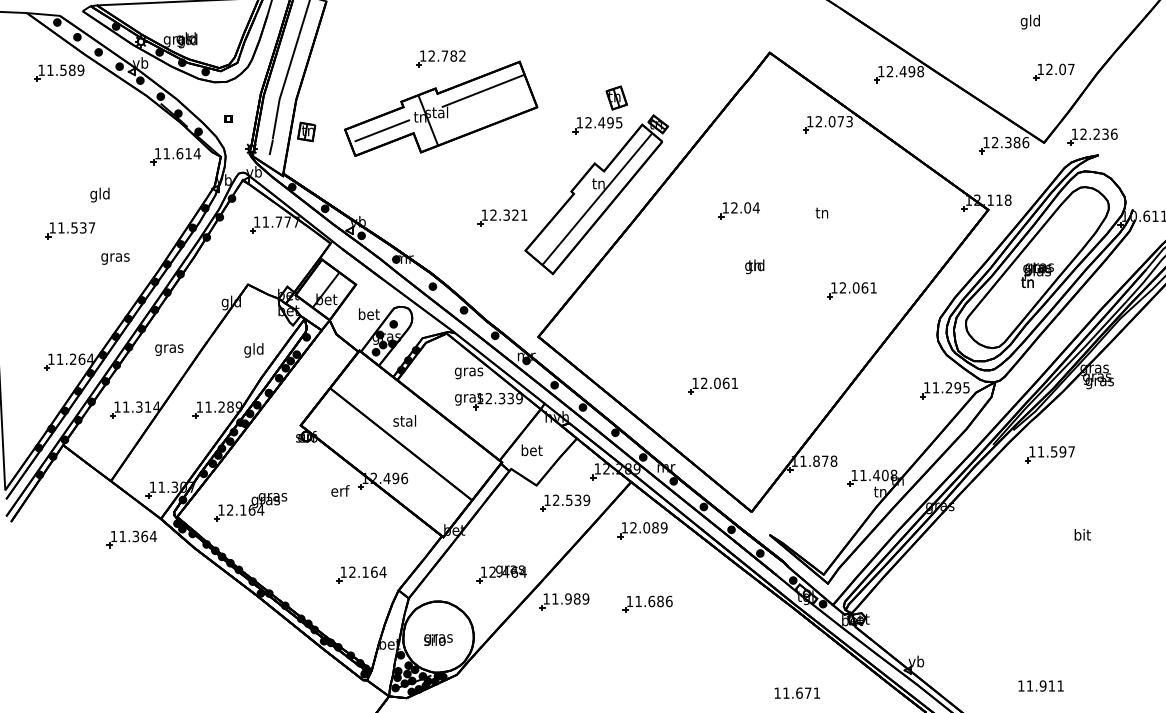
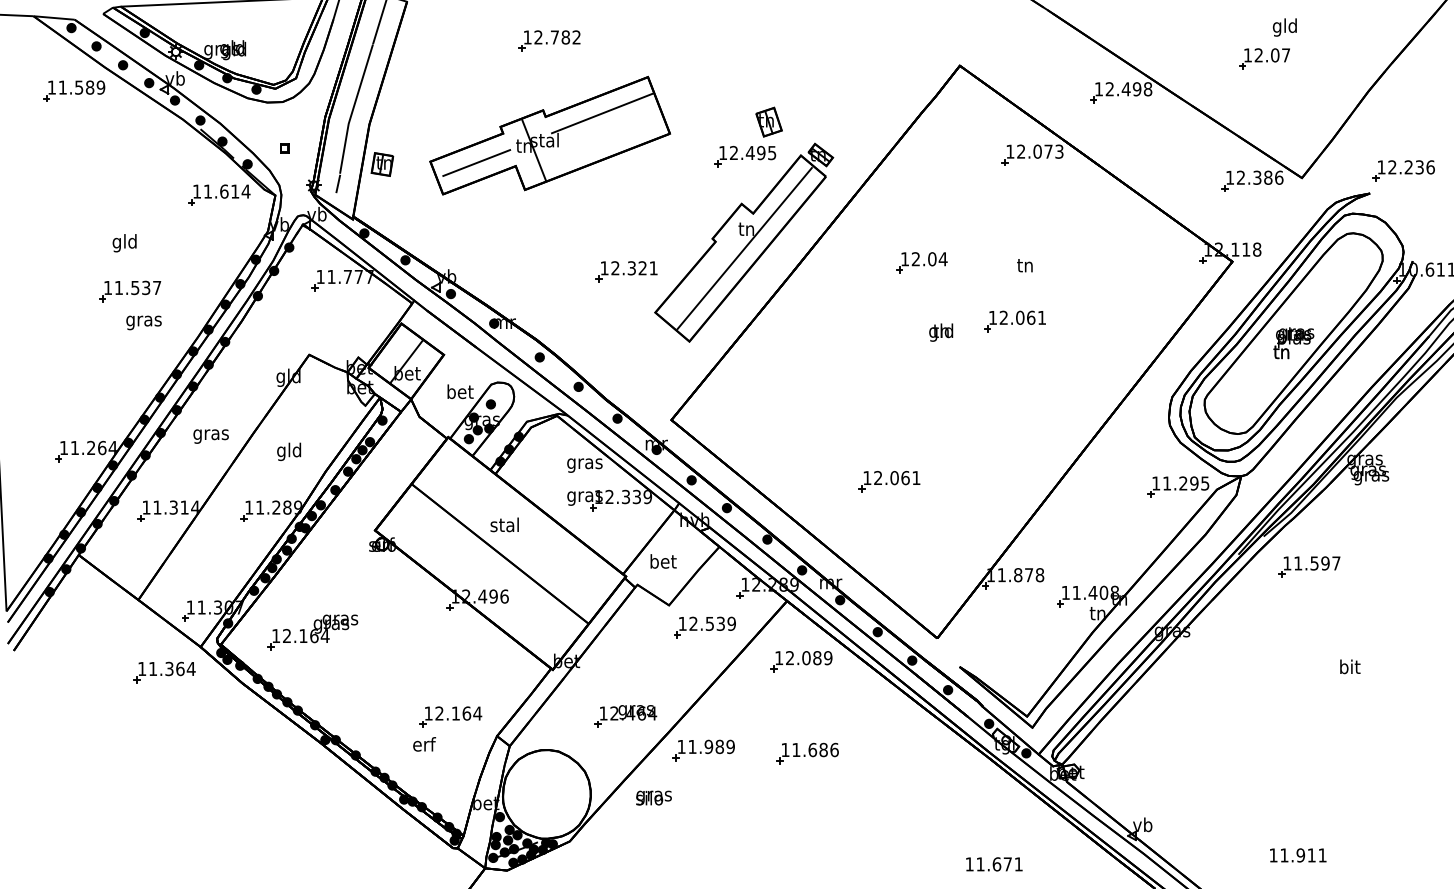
part: (440, 58) -> (549, 40), moved
part: (1053, 71) -> (1263, 57), moved
part: (1092, 136) -> (1403, 170), moved
part: (70, 230) -> (130, 291), moved
part: (851, 290) -> (1014, 321), moved
text: (253, 350) -> (288, 451), moved
text: (340, 490) -> (424, 743), moved
text: (438, 639) -> (654, 797), moved

